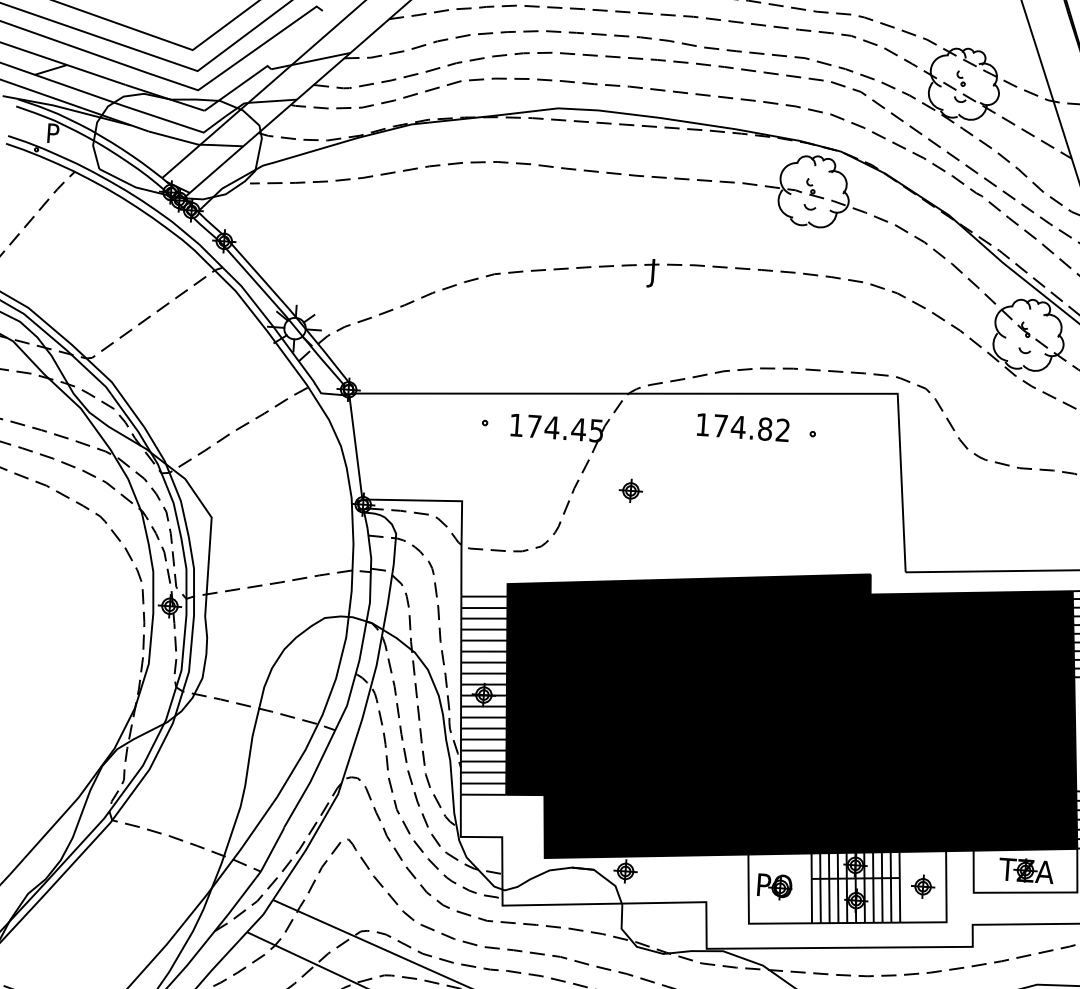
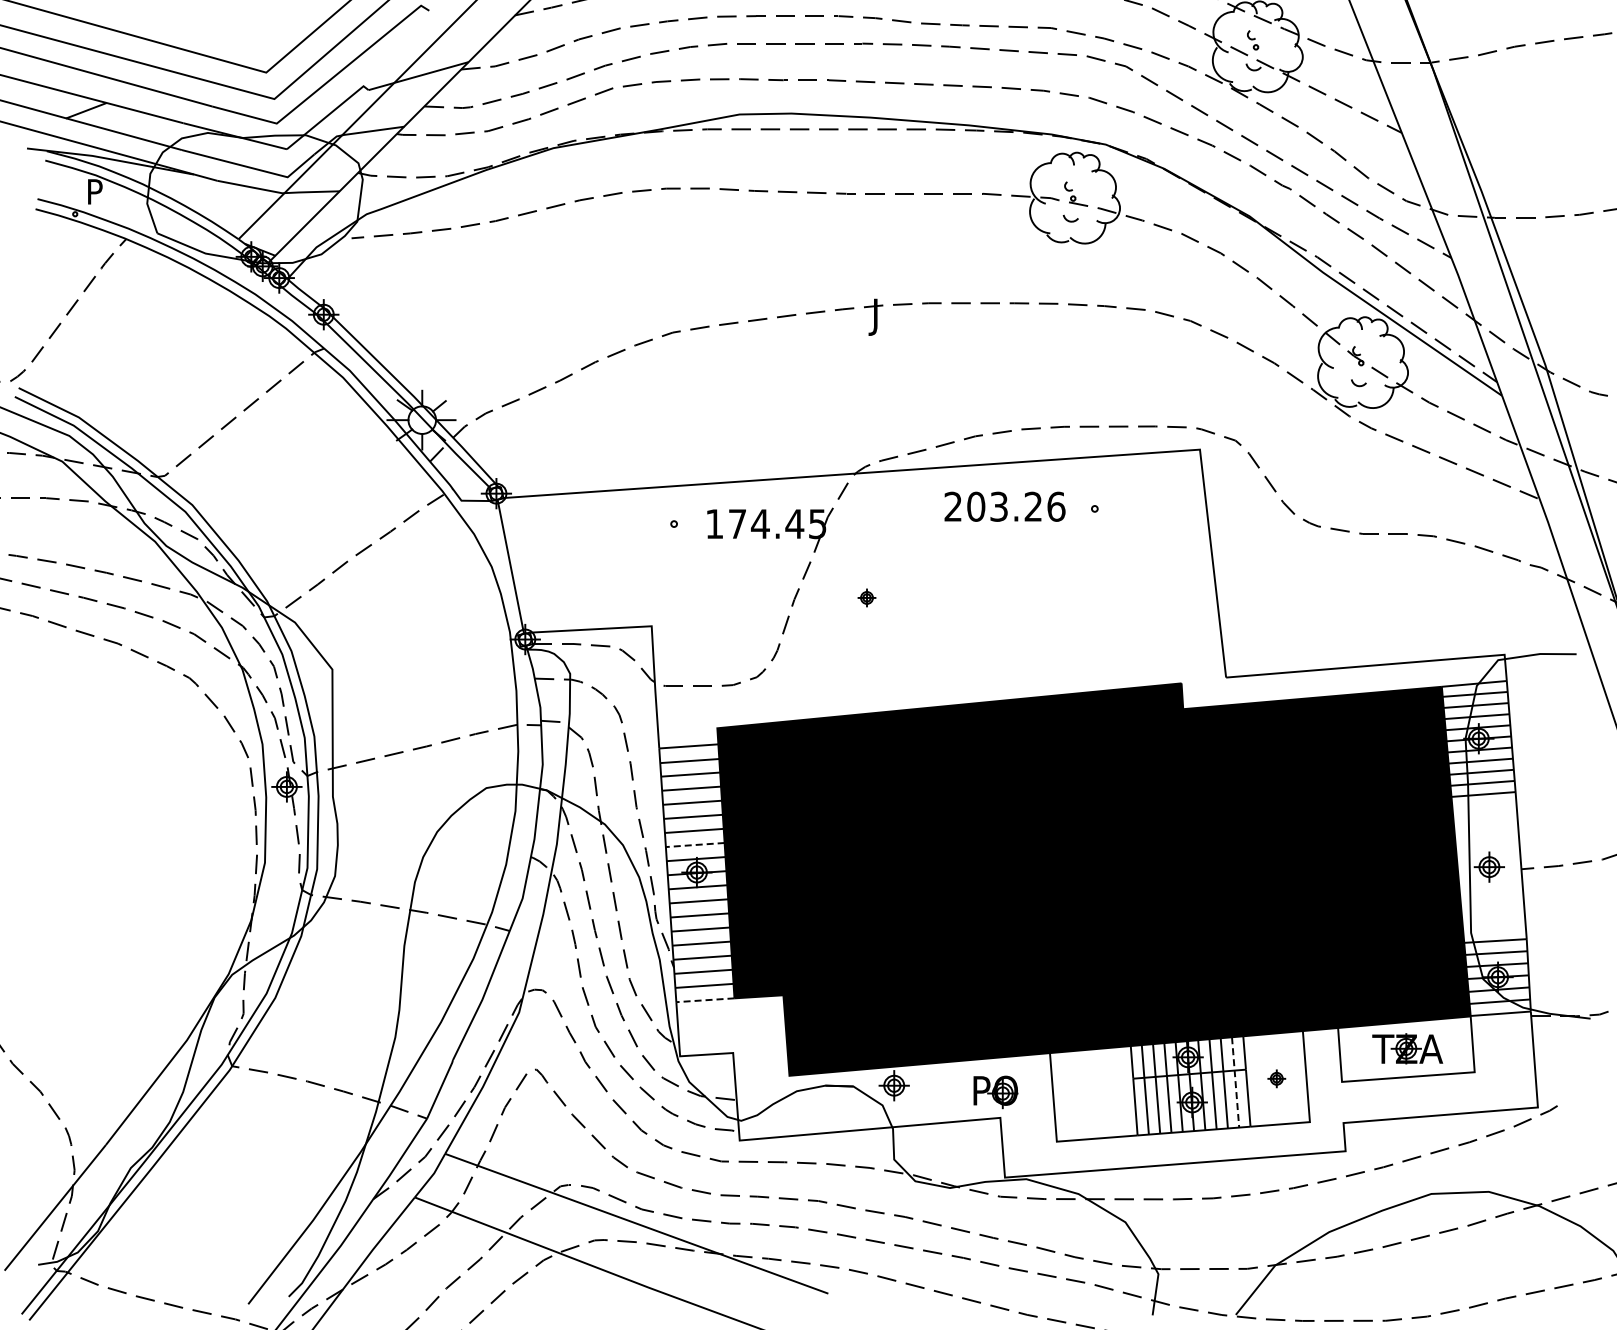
text: (742, 427) -> (1004, 506), 174.82 -> 203.26
part: (630, 490) -> (866, 597), size x0.6
line: (484, 673) -> (695, 845), solid -> dashed
line: (482, 794) -> (704, 1000), solid -> dashed
line: (890, 886) -> (1235, 1081), solid -> dashed
part: (923, 886) -> (1276, 1078), size x0.6
part: (774, 887) -> (995, 1092), moved

